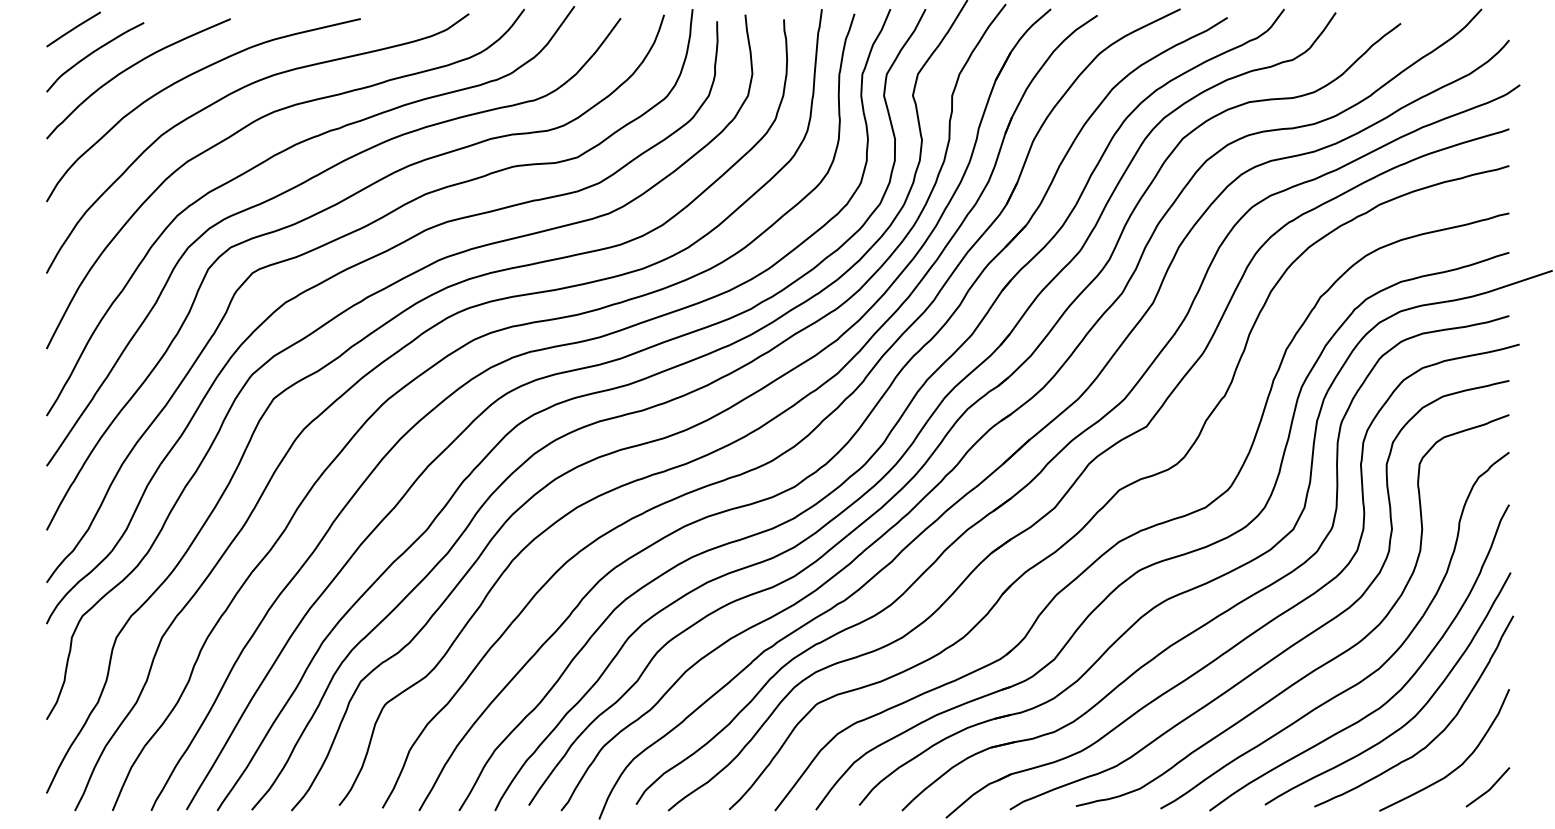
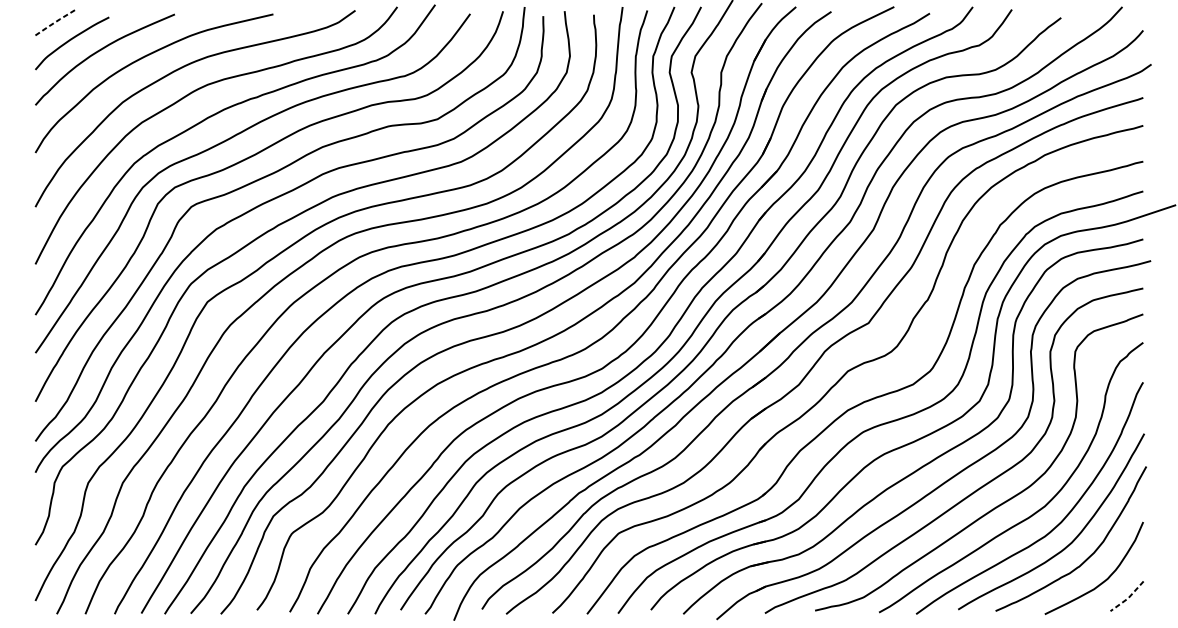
line: (73, 29) -> (55, 22), solid -> dashed
line: (1489, 789) -> (1128, 598), solid -> dashed

